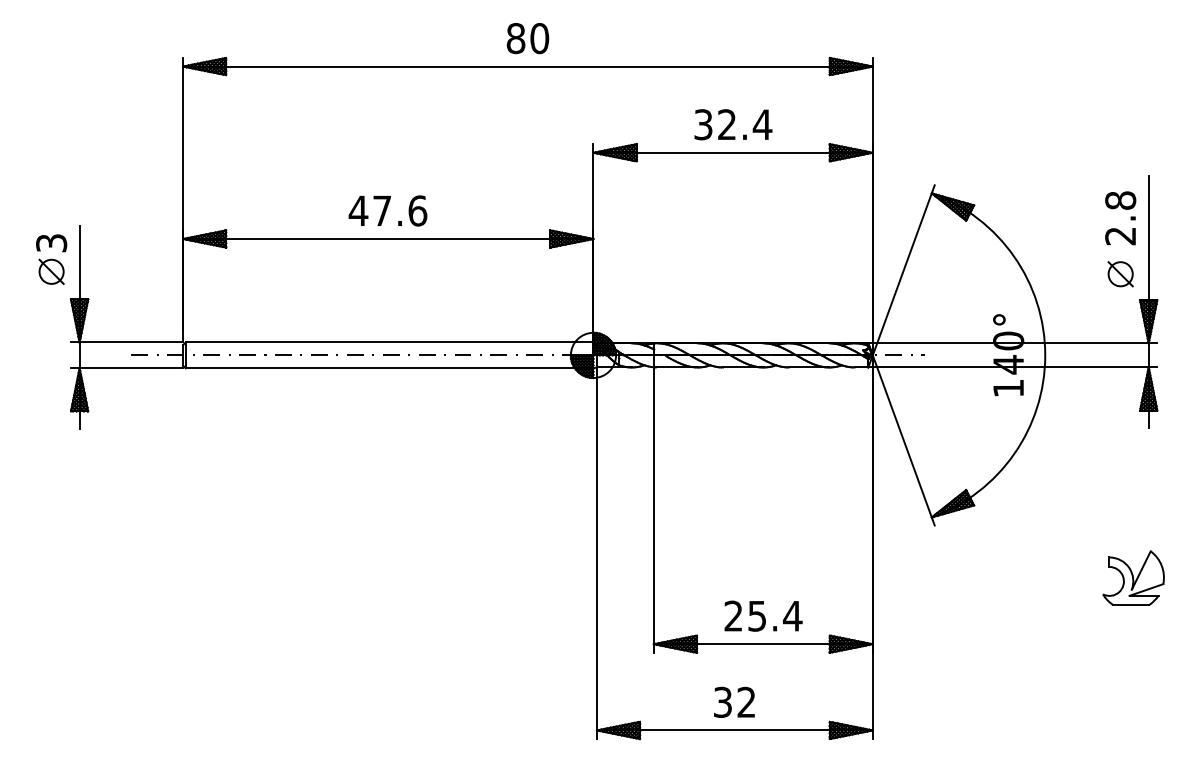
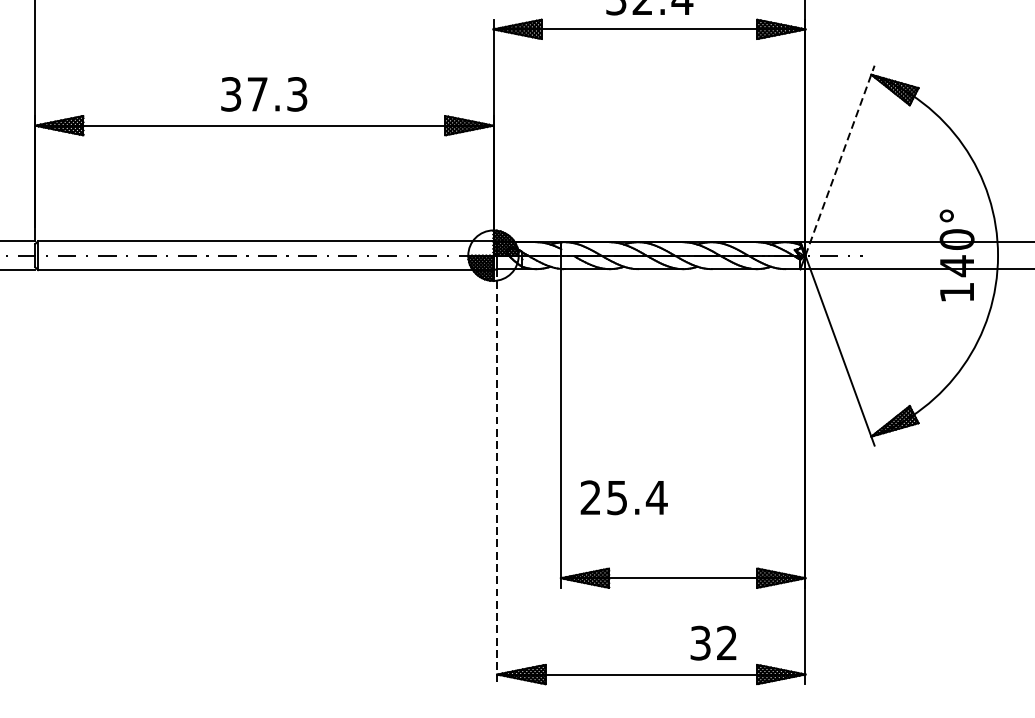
text: (387, 210) -> (263, 93), 47.6 -> 37.3
line: (903, 270) -> (839, 160), solid -> dashed
line: (596, 553) -> (496, 476), solid -> dashed
text: (763, 615) -> (624, 497), moved
text: (734, 701) -> (713, 642), moved

